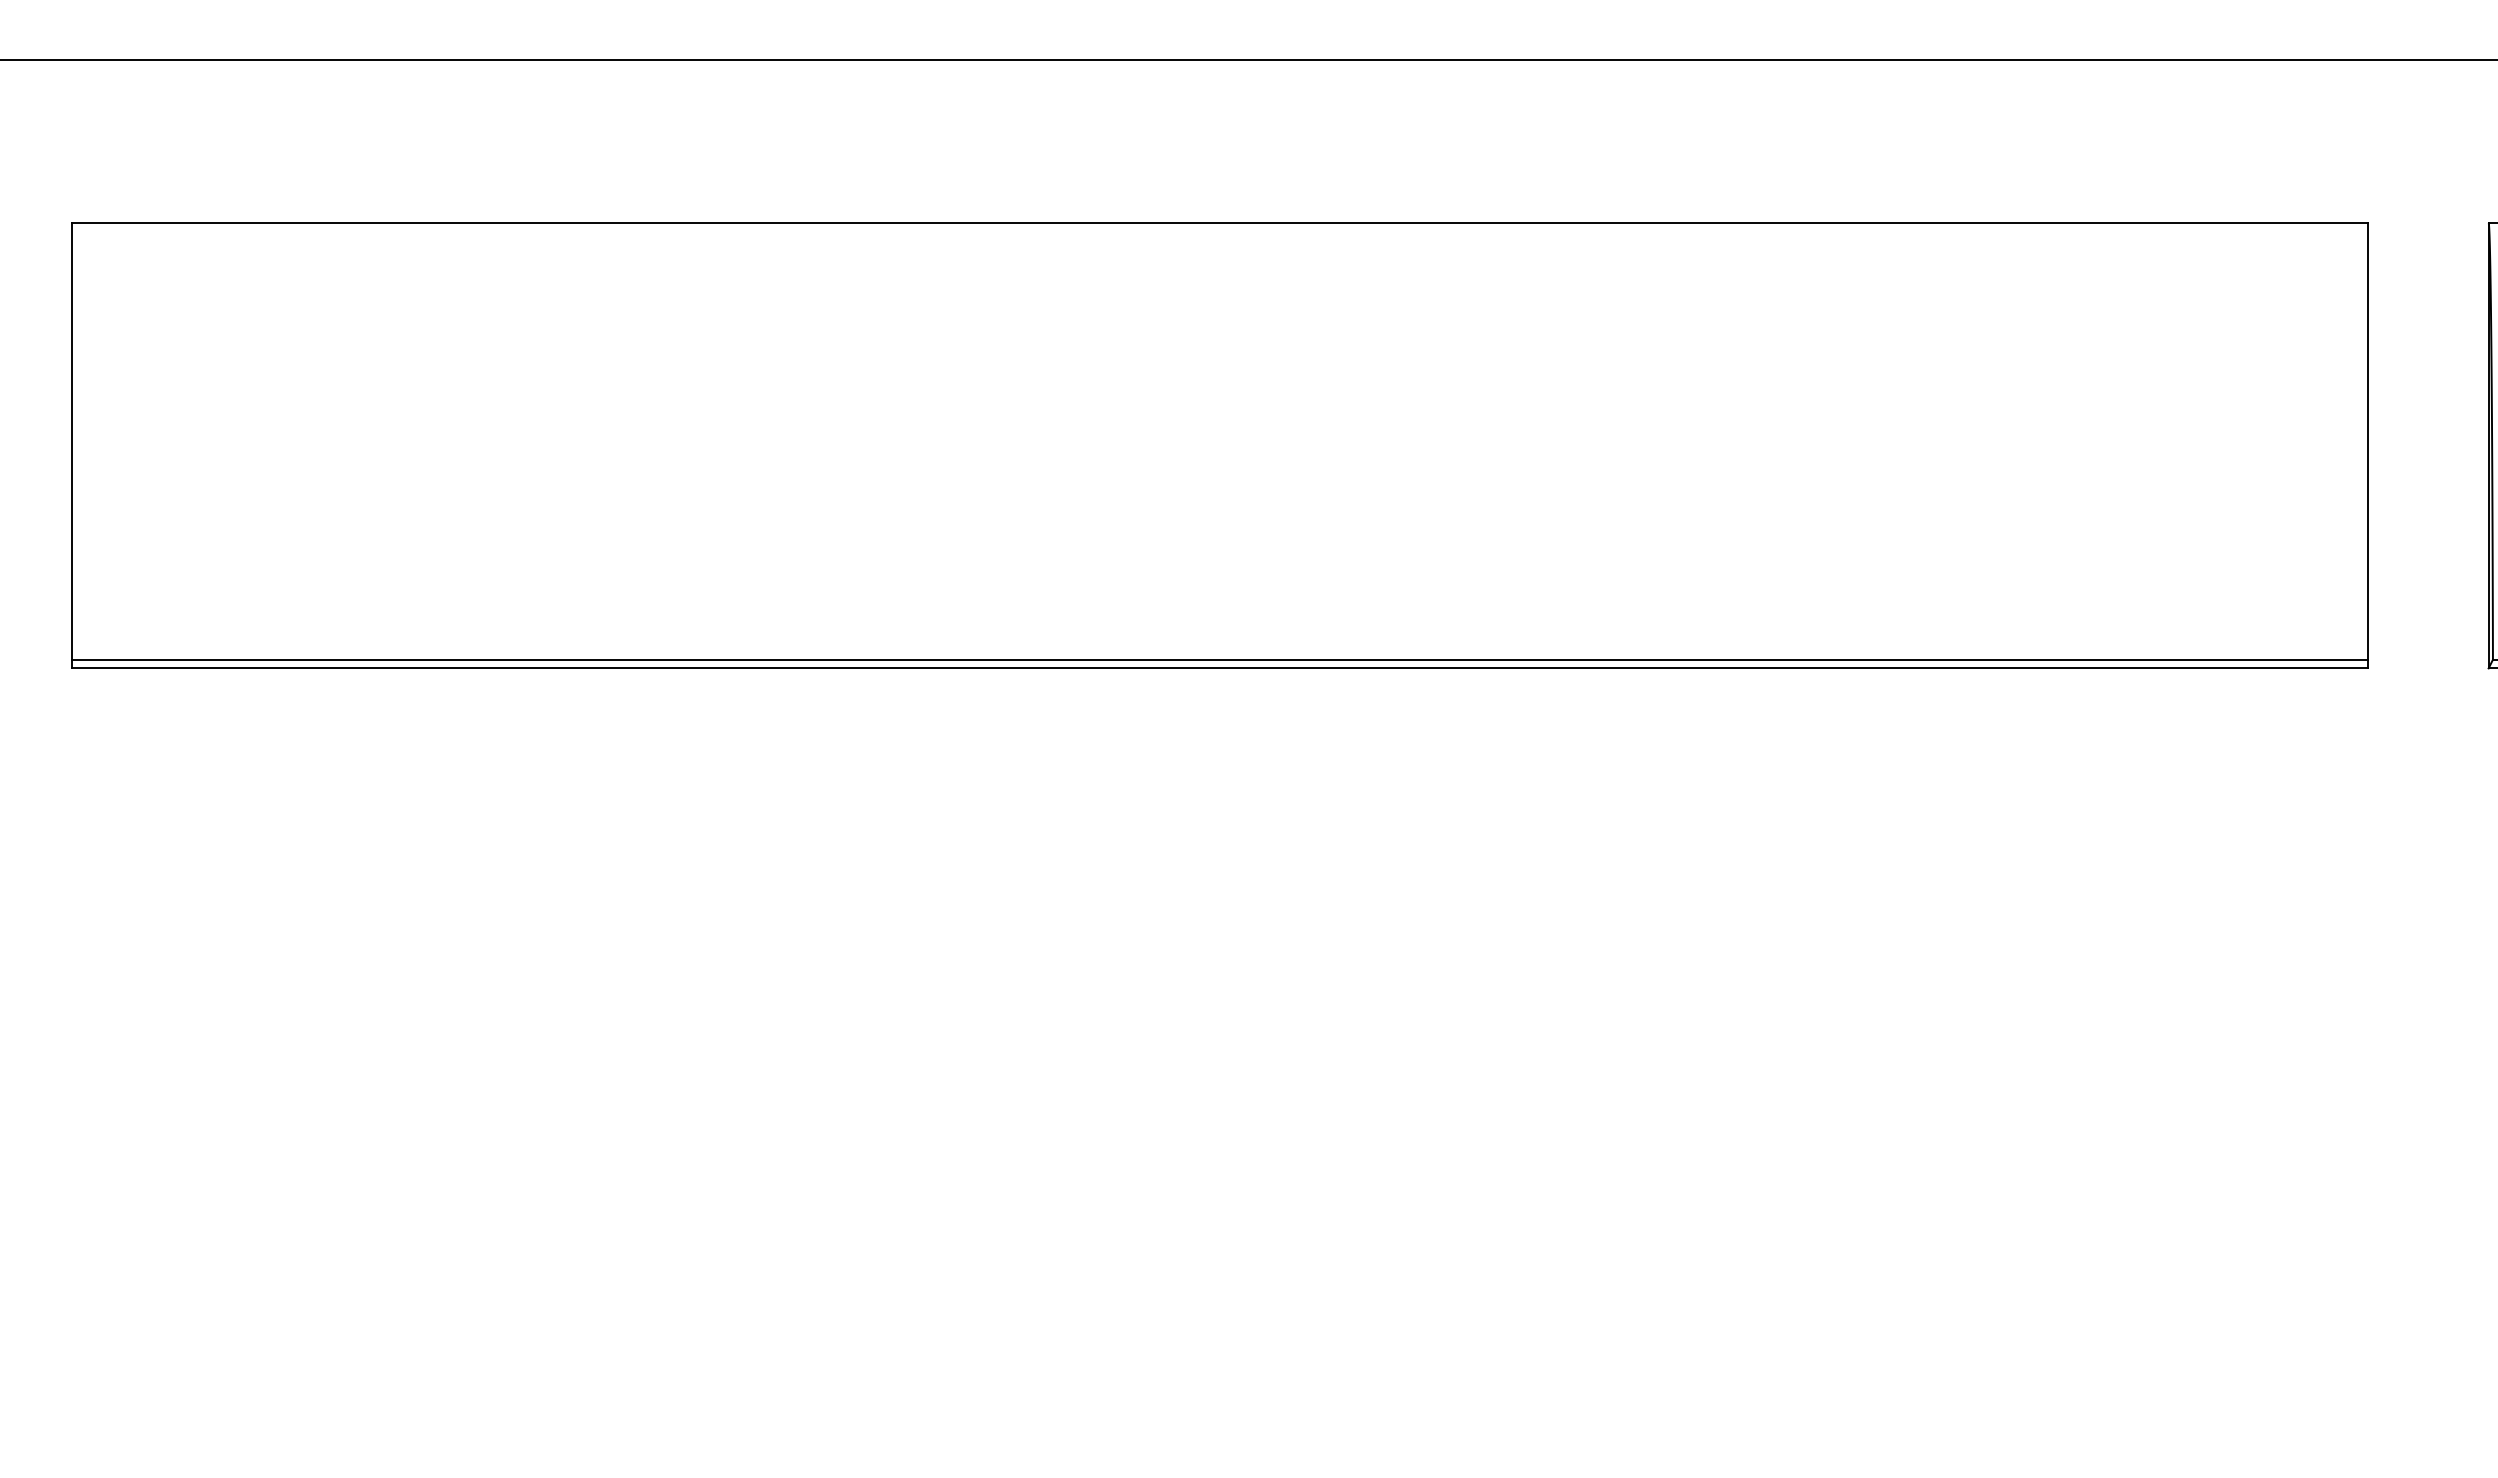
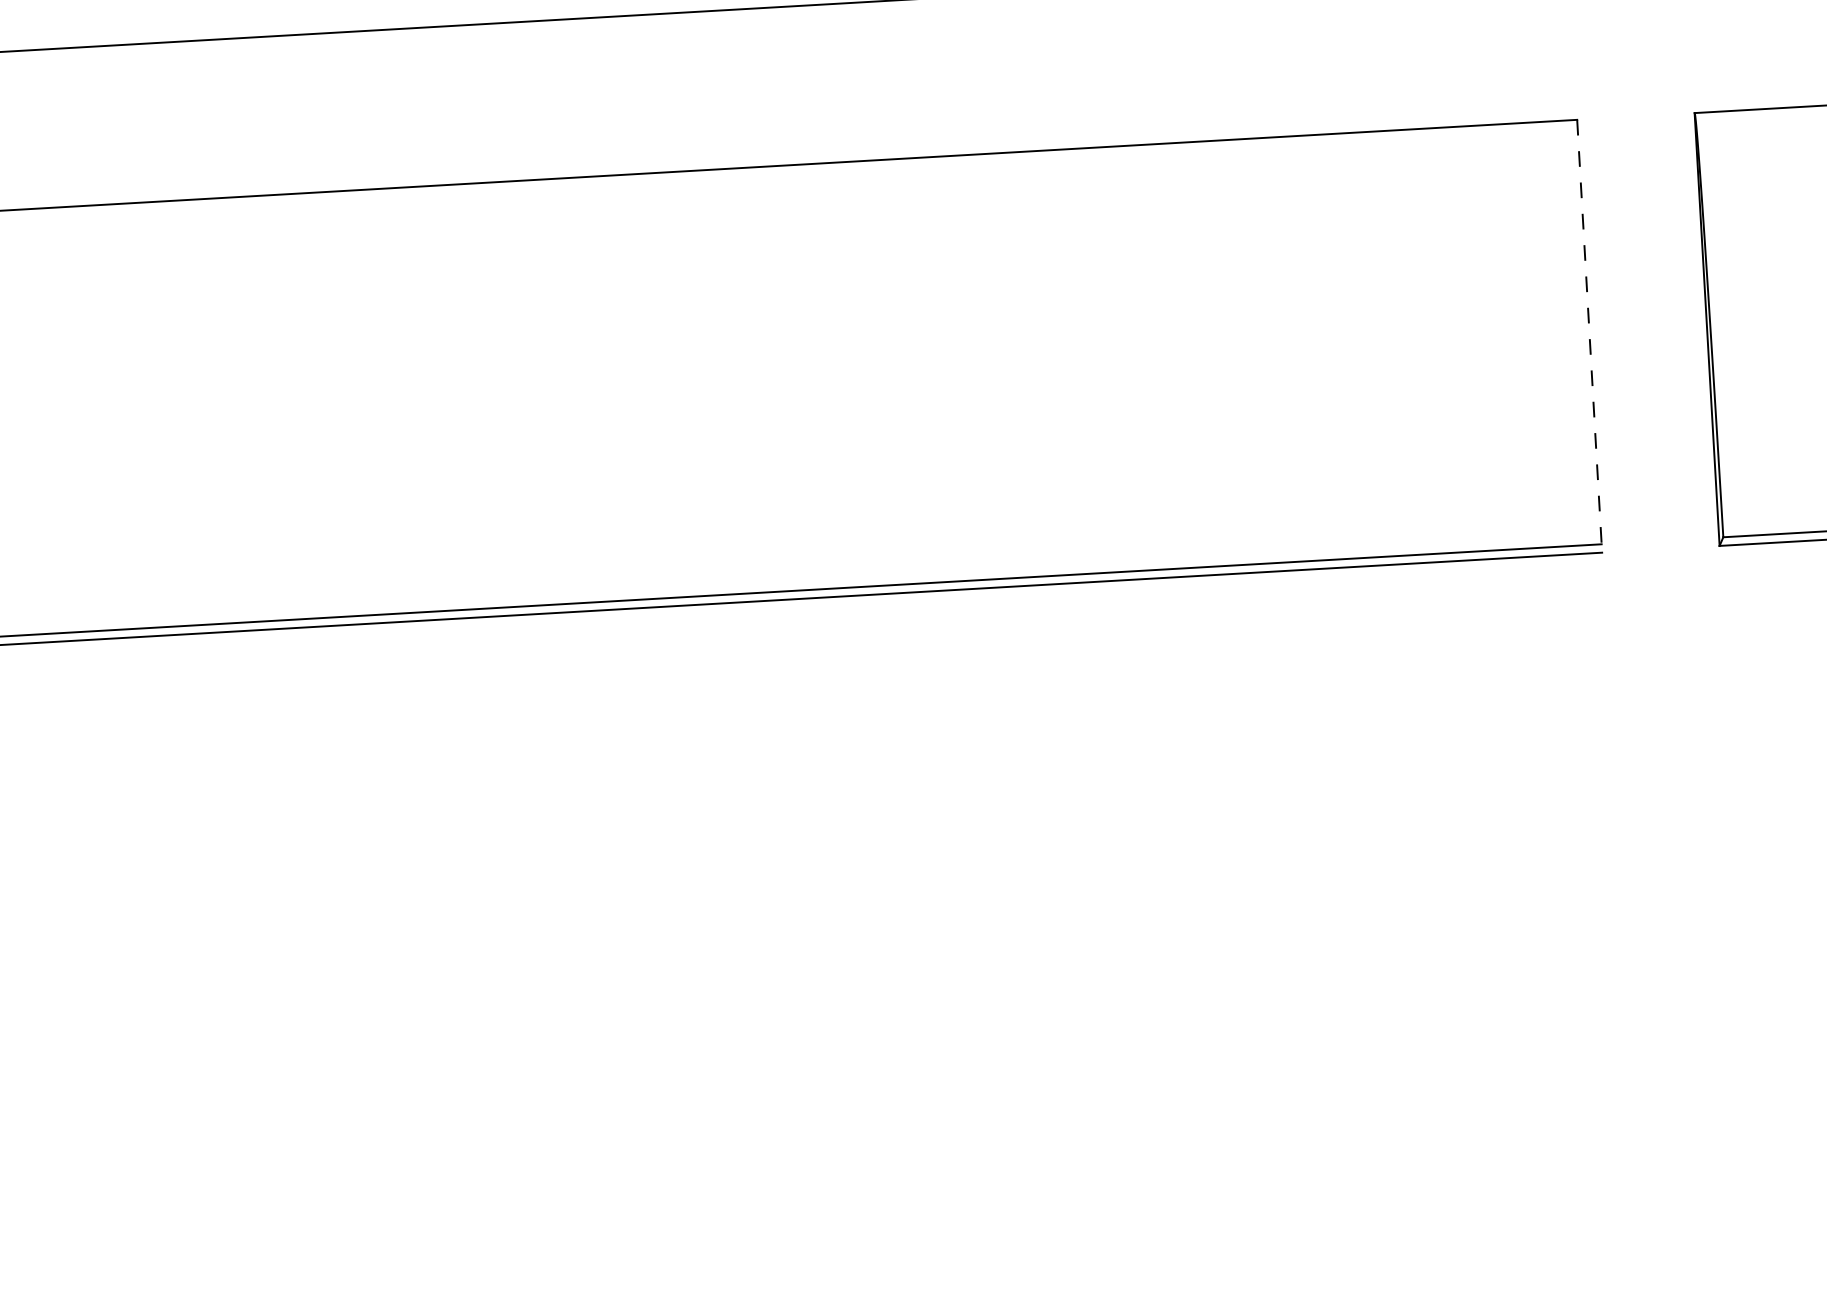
line: (2367, 445) -> (1589, 336), solid -> dashed

